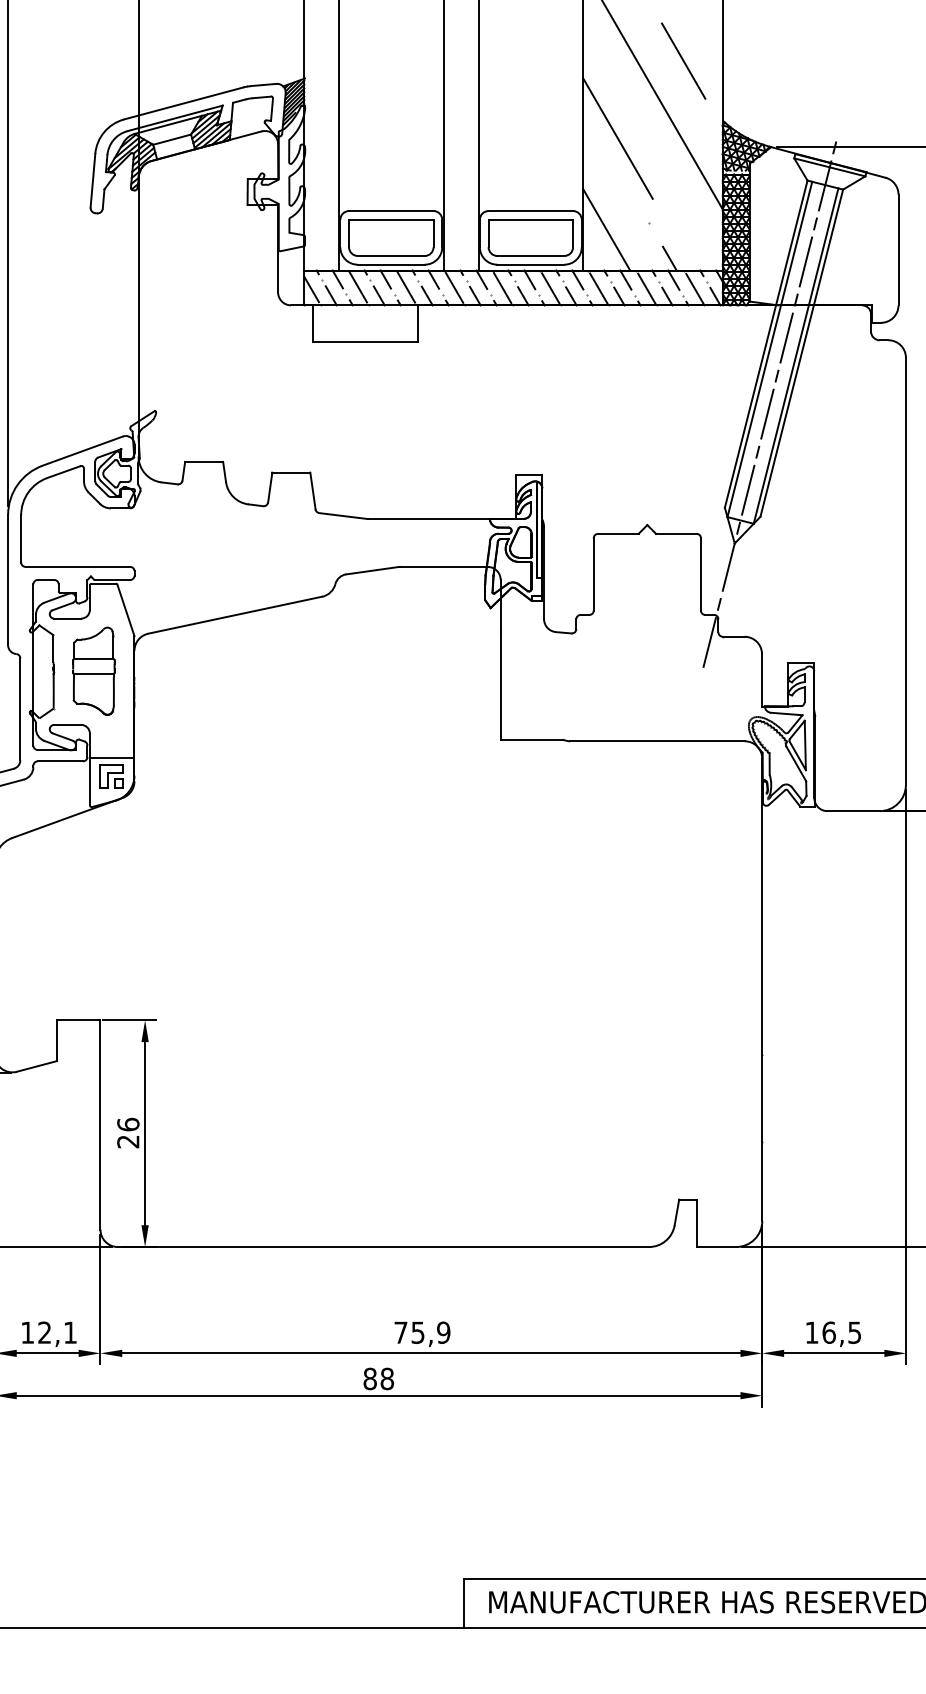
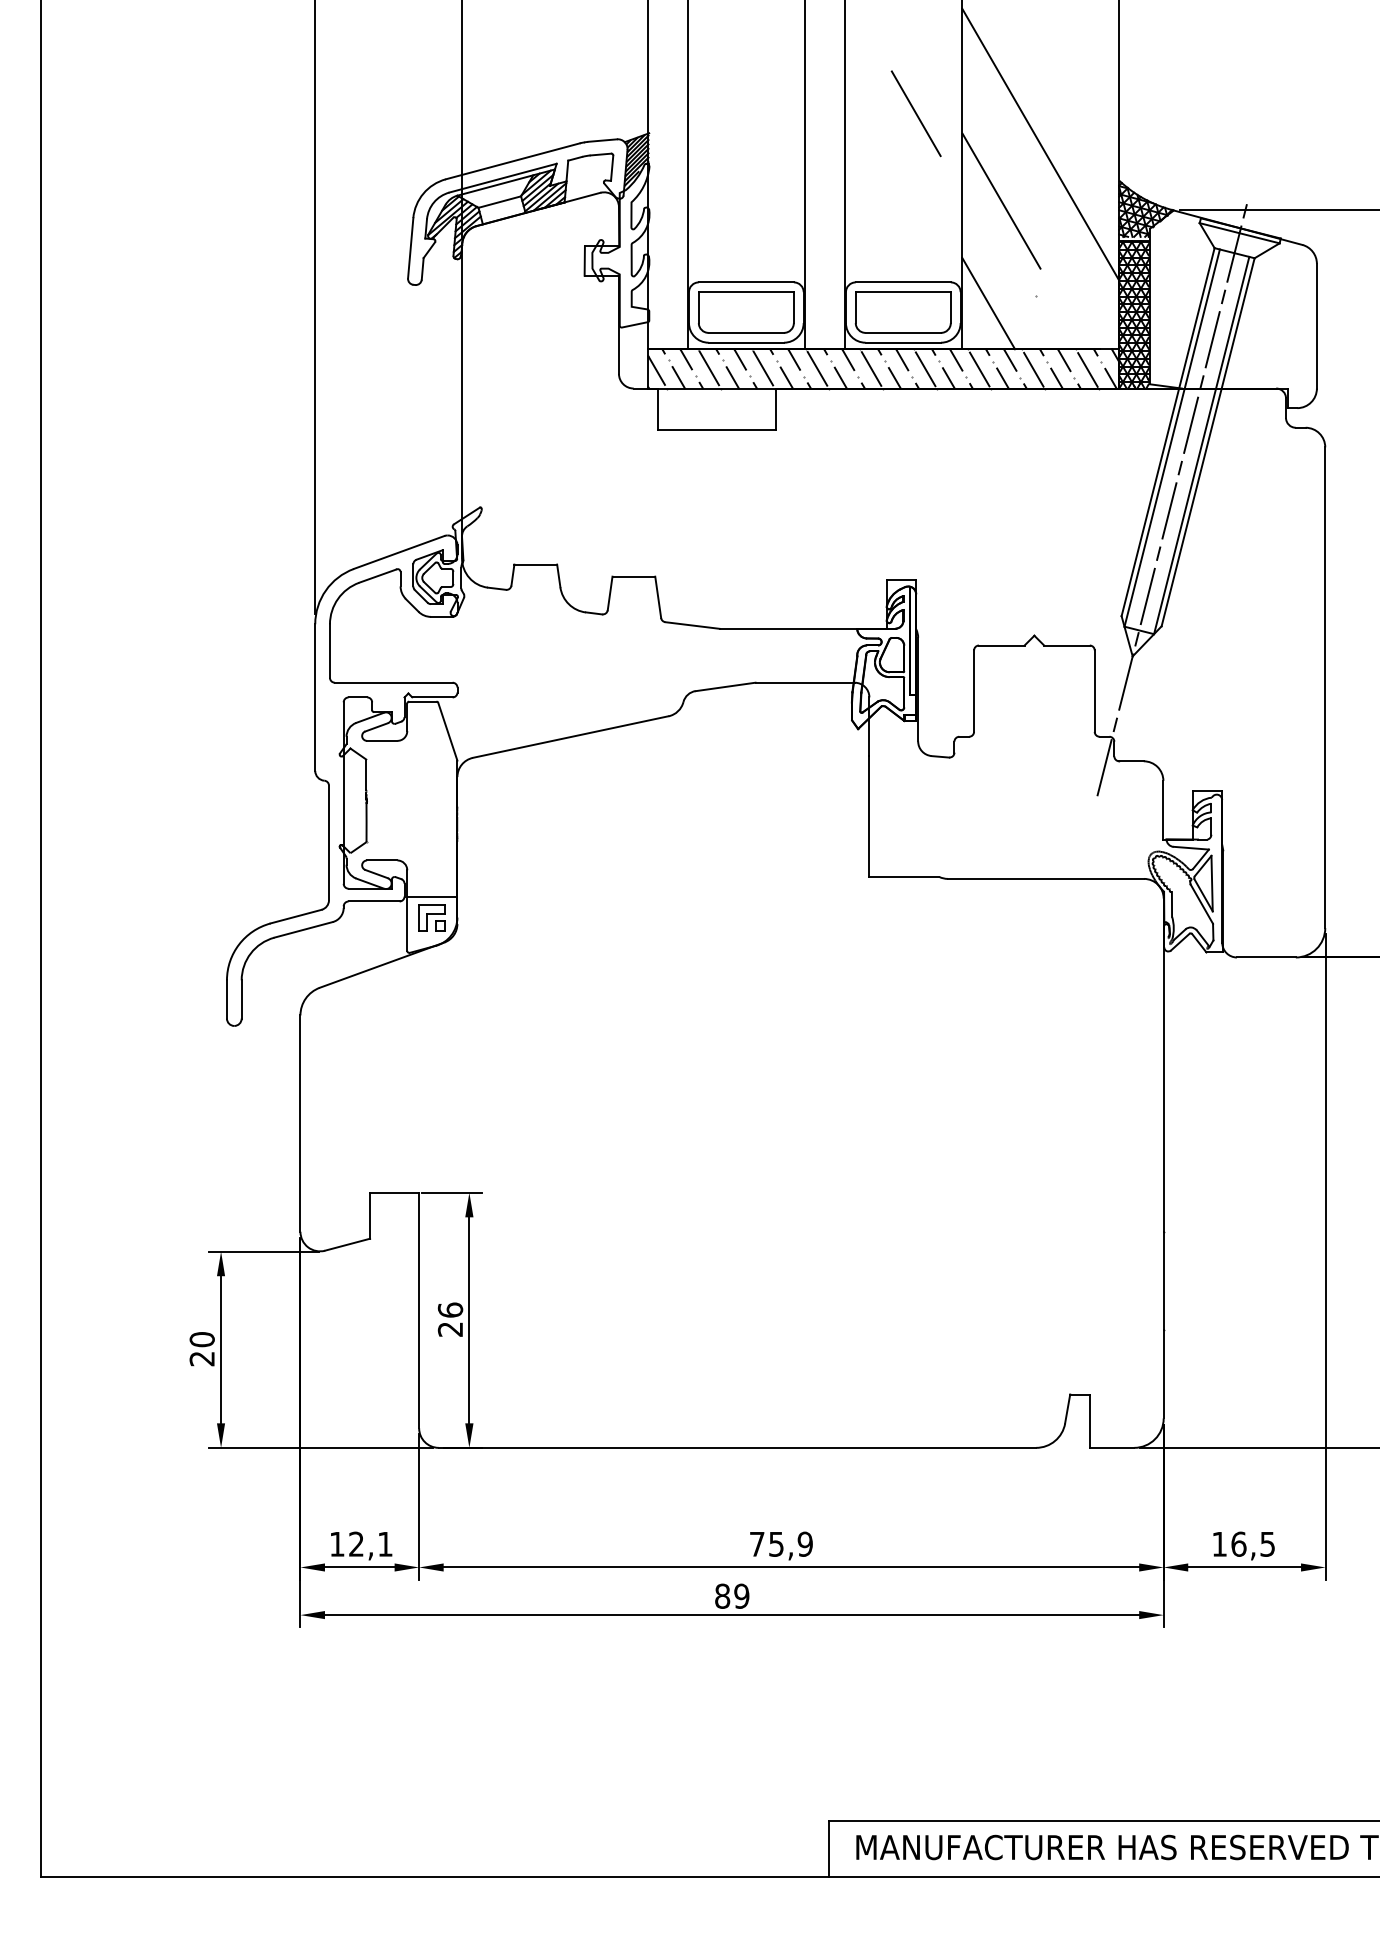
line: (683, 60) -> (915, 113), moved
line: (669, 258) -> (1059, 335), removed
part: (93, 671) -> (411, 800), removed
text: (387, 1378) -> (741, 1595), 88 -> 89

